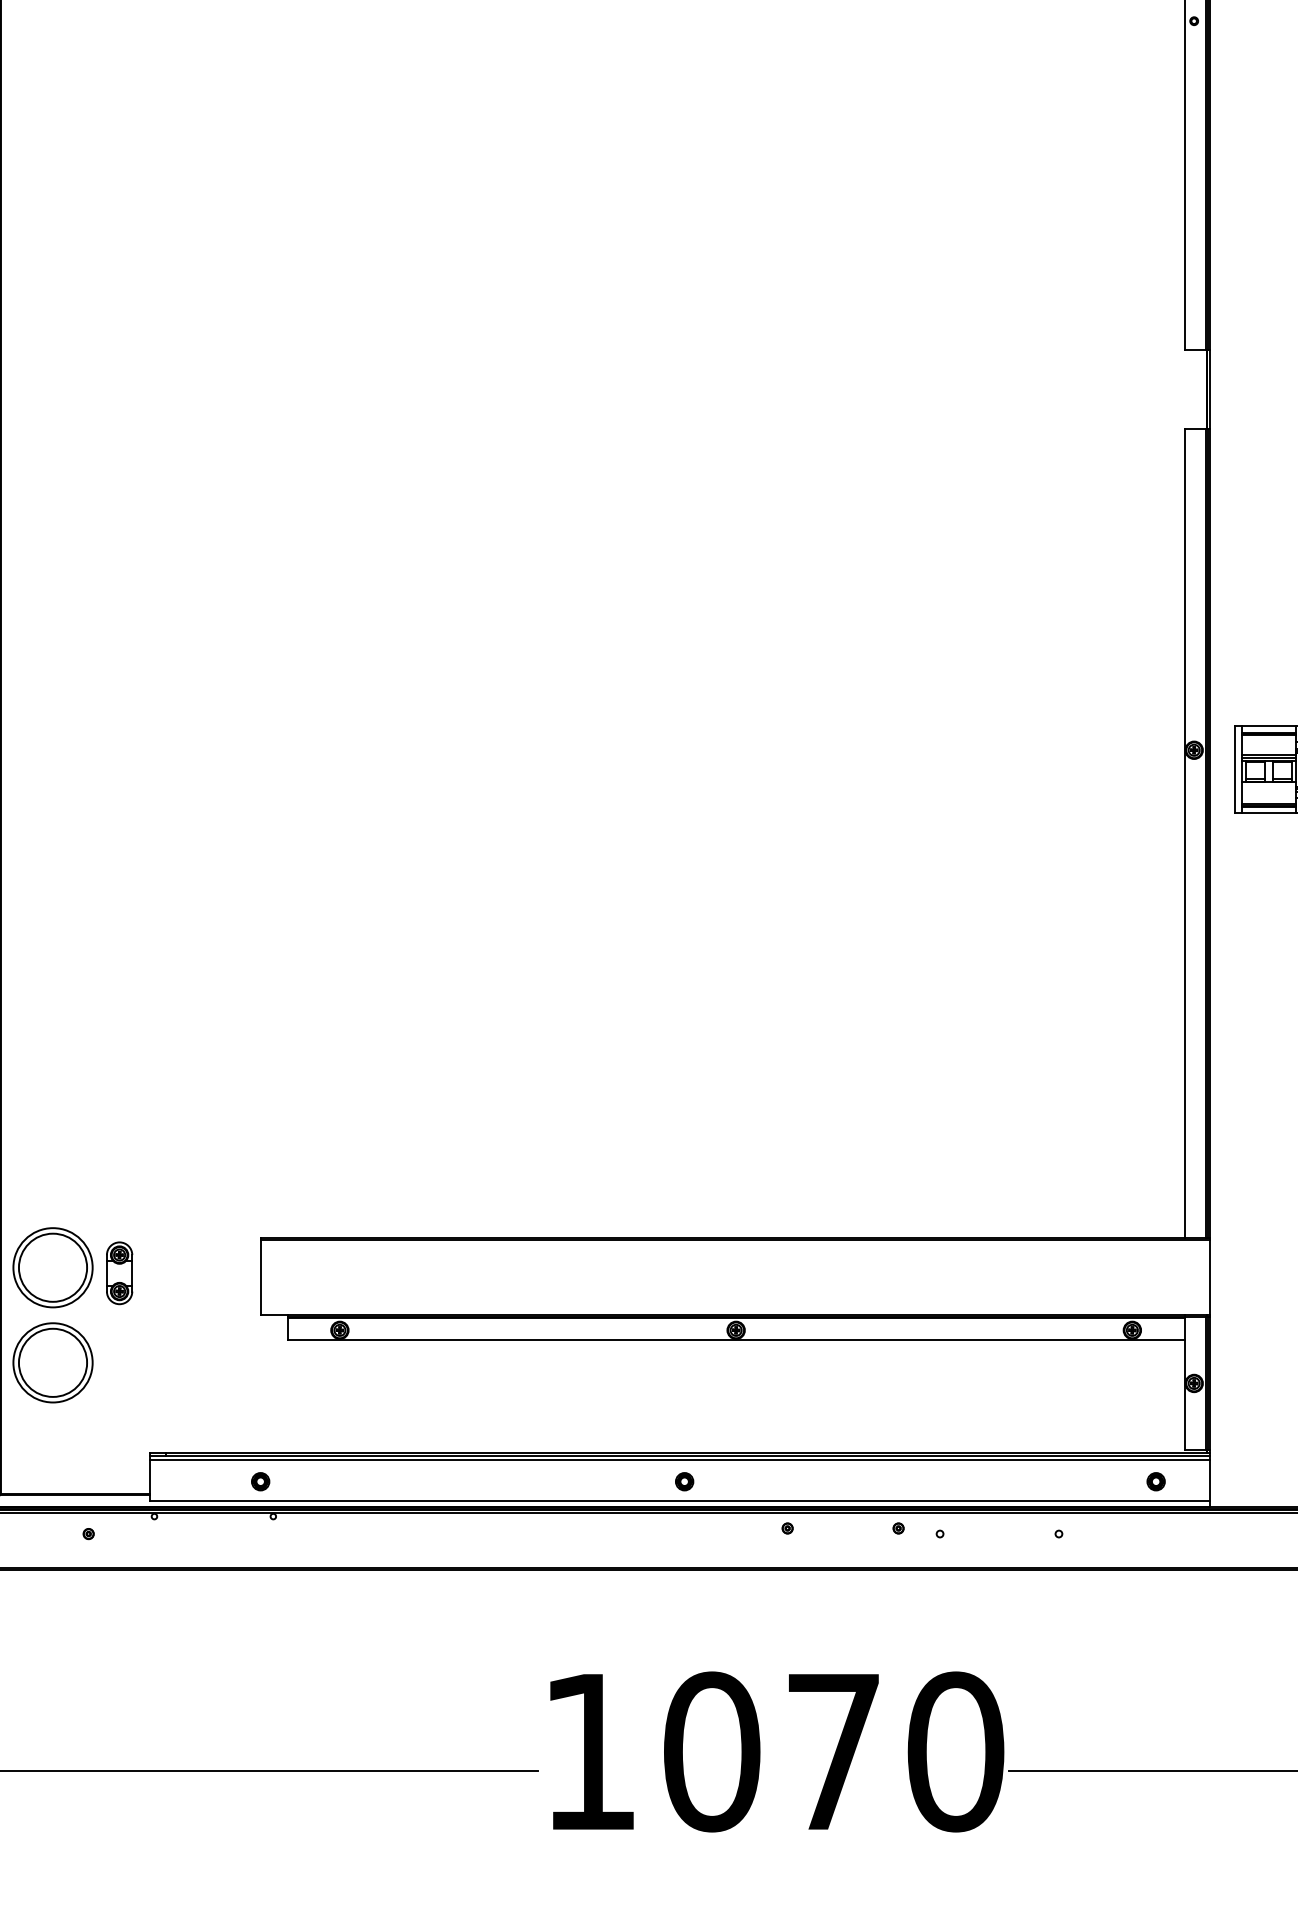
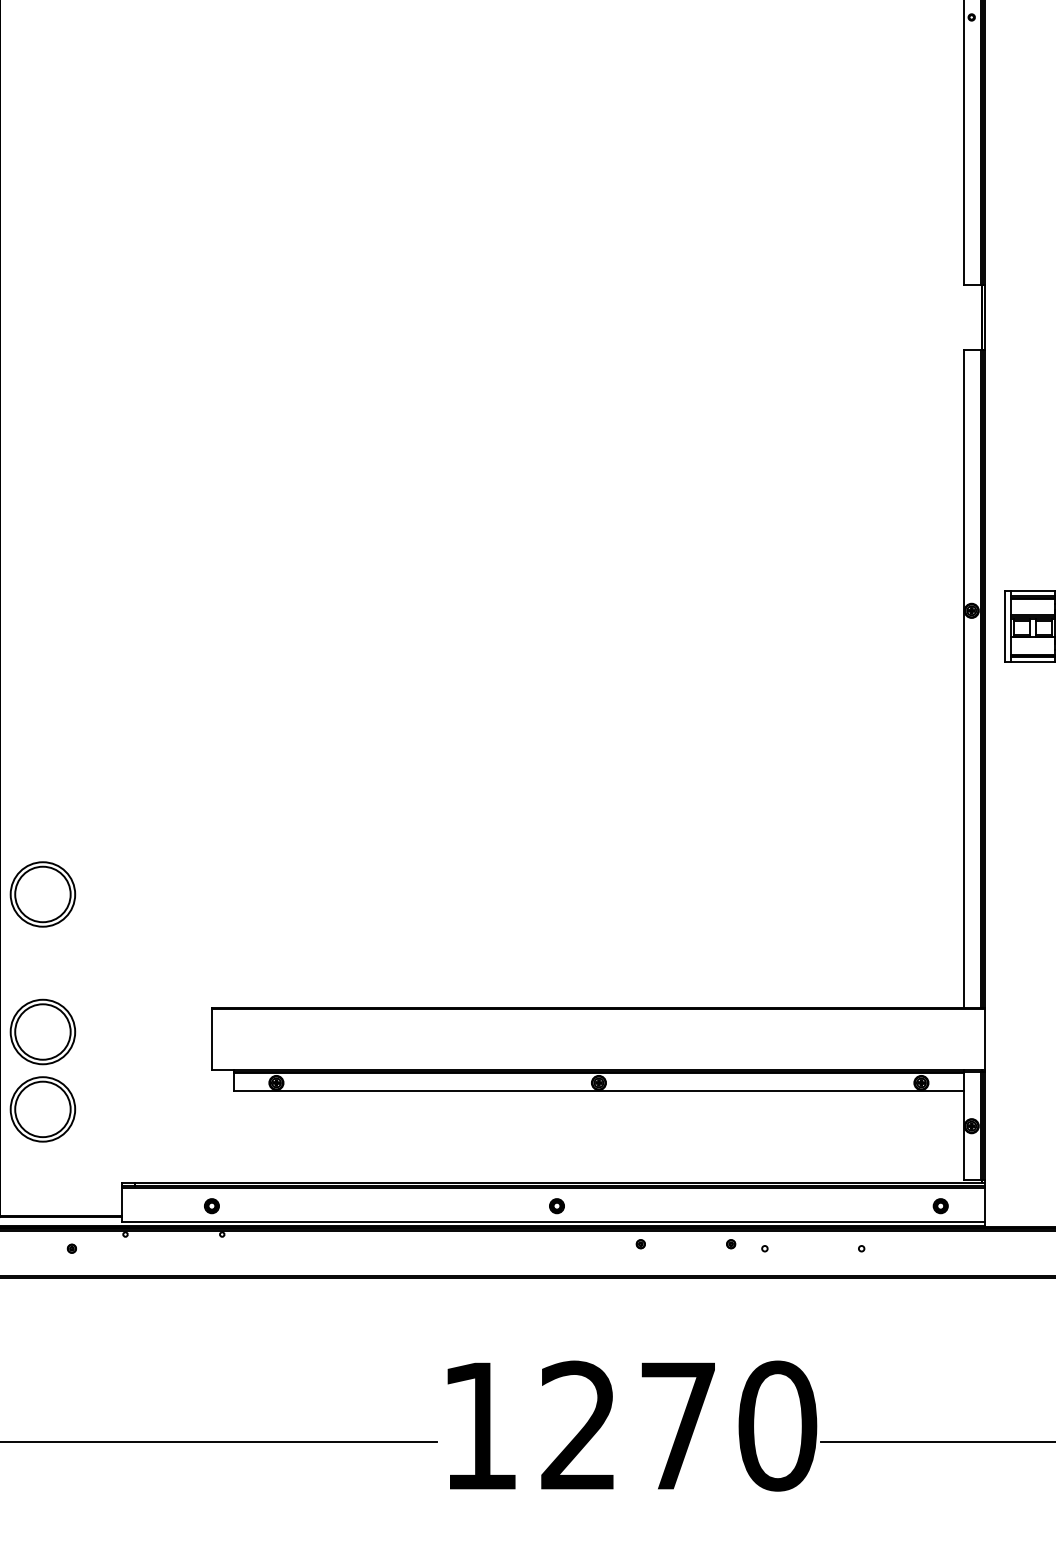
part: (52, 1098) -> (42, 894), added
part: (119, 1273) -> (97, 1036), removed
text: (712, 1751) -> (579, 1425), 1070 -> 1270

